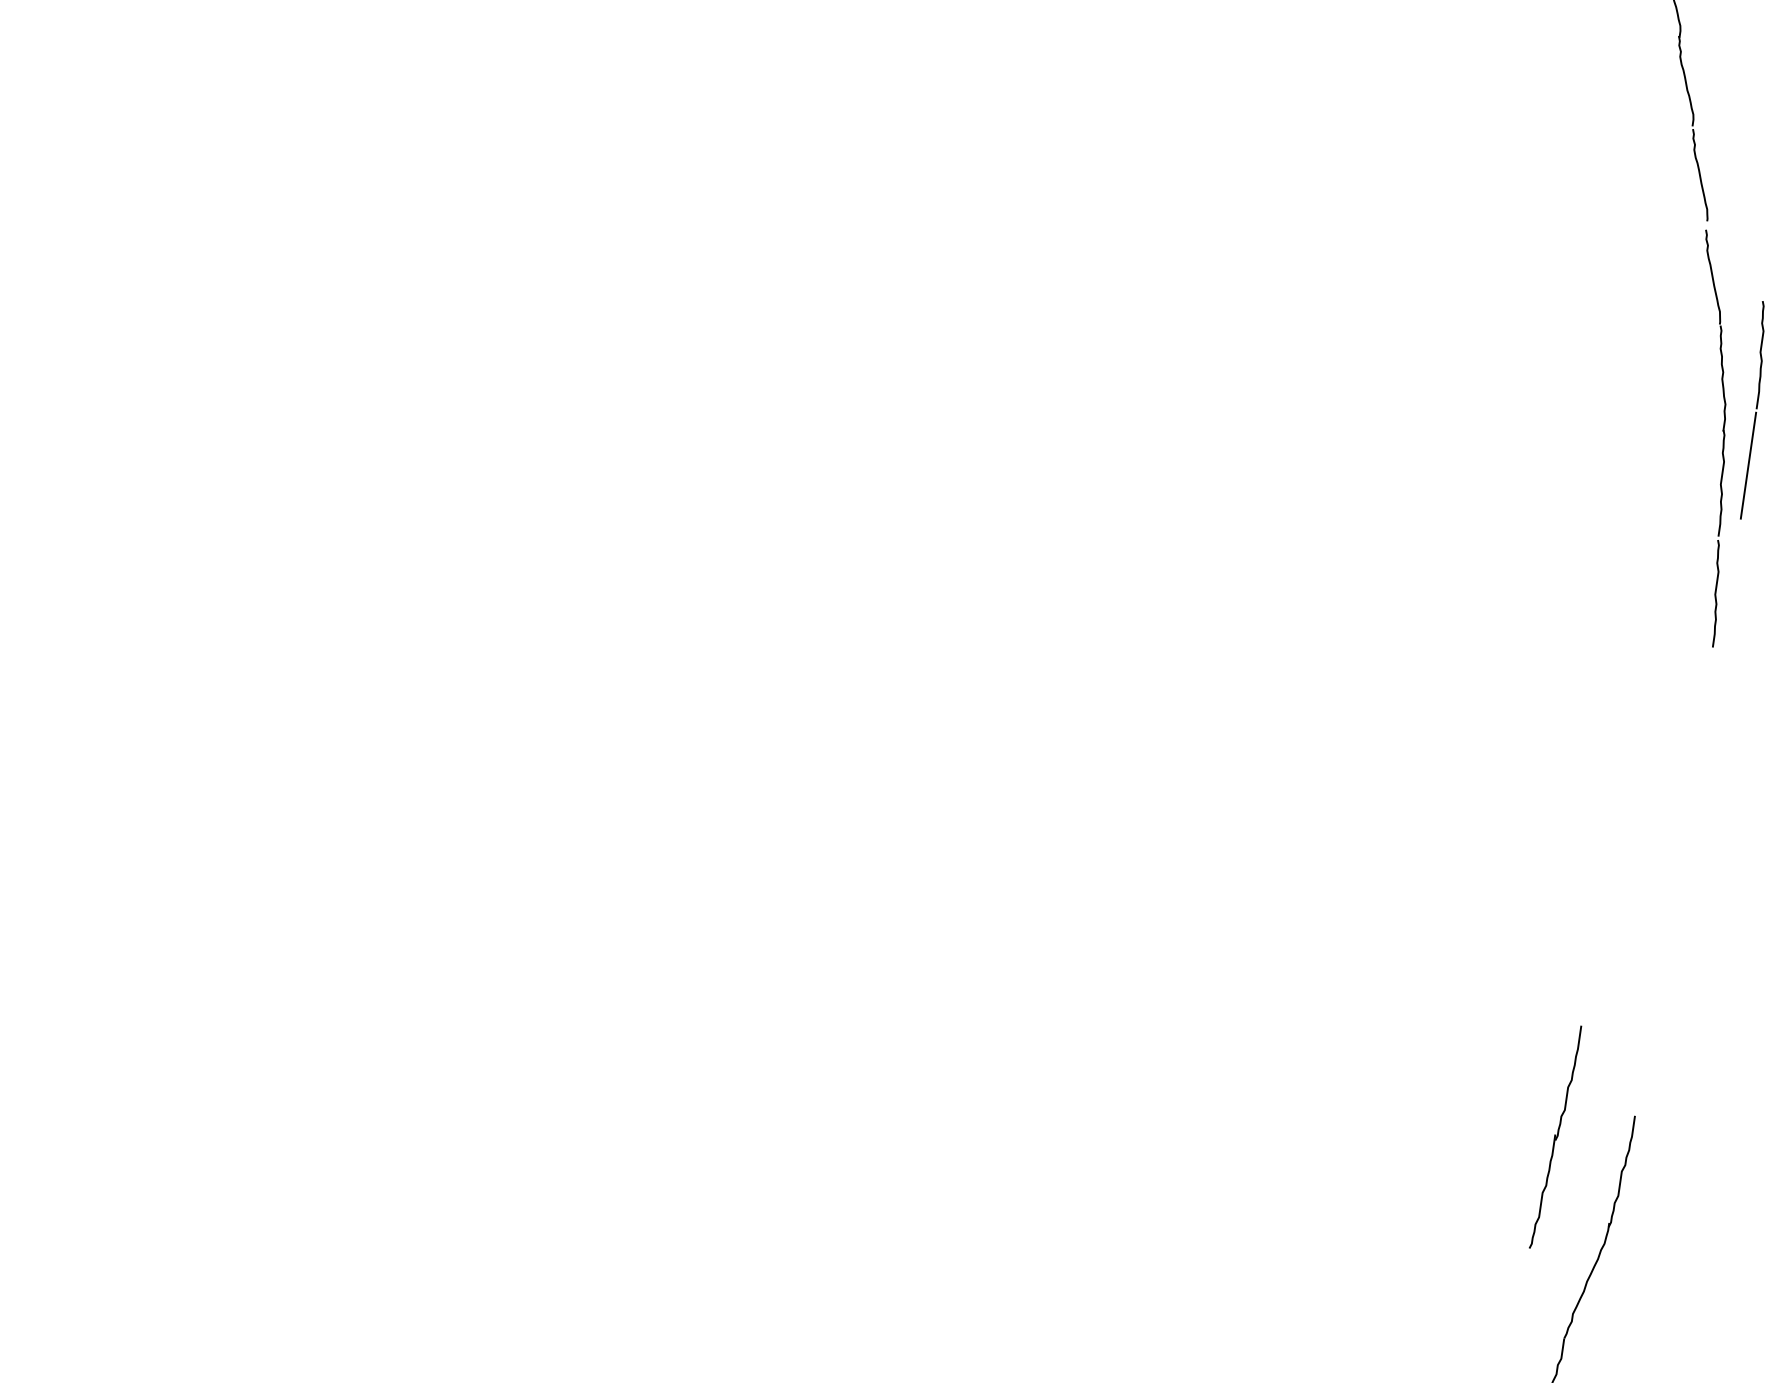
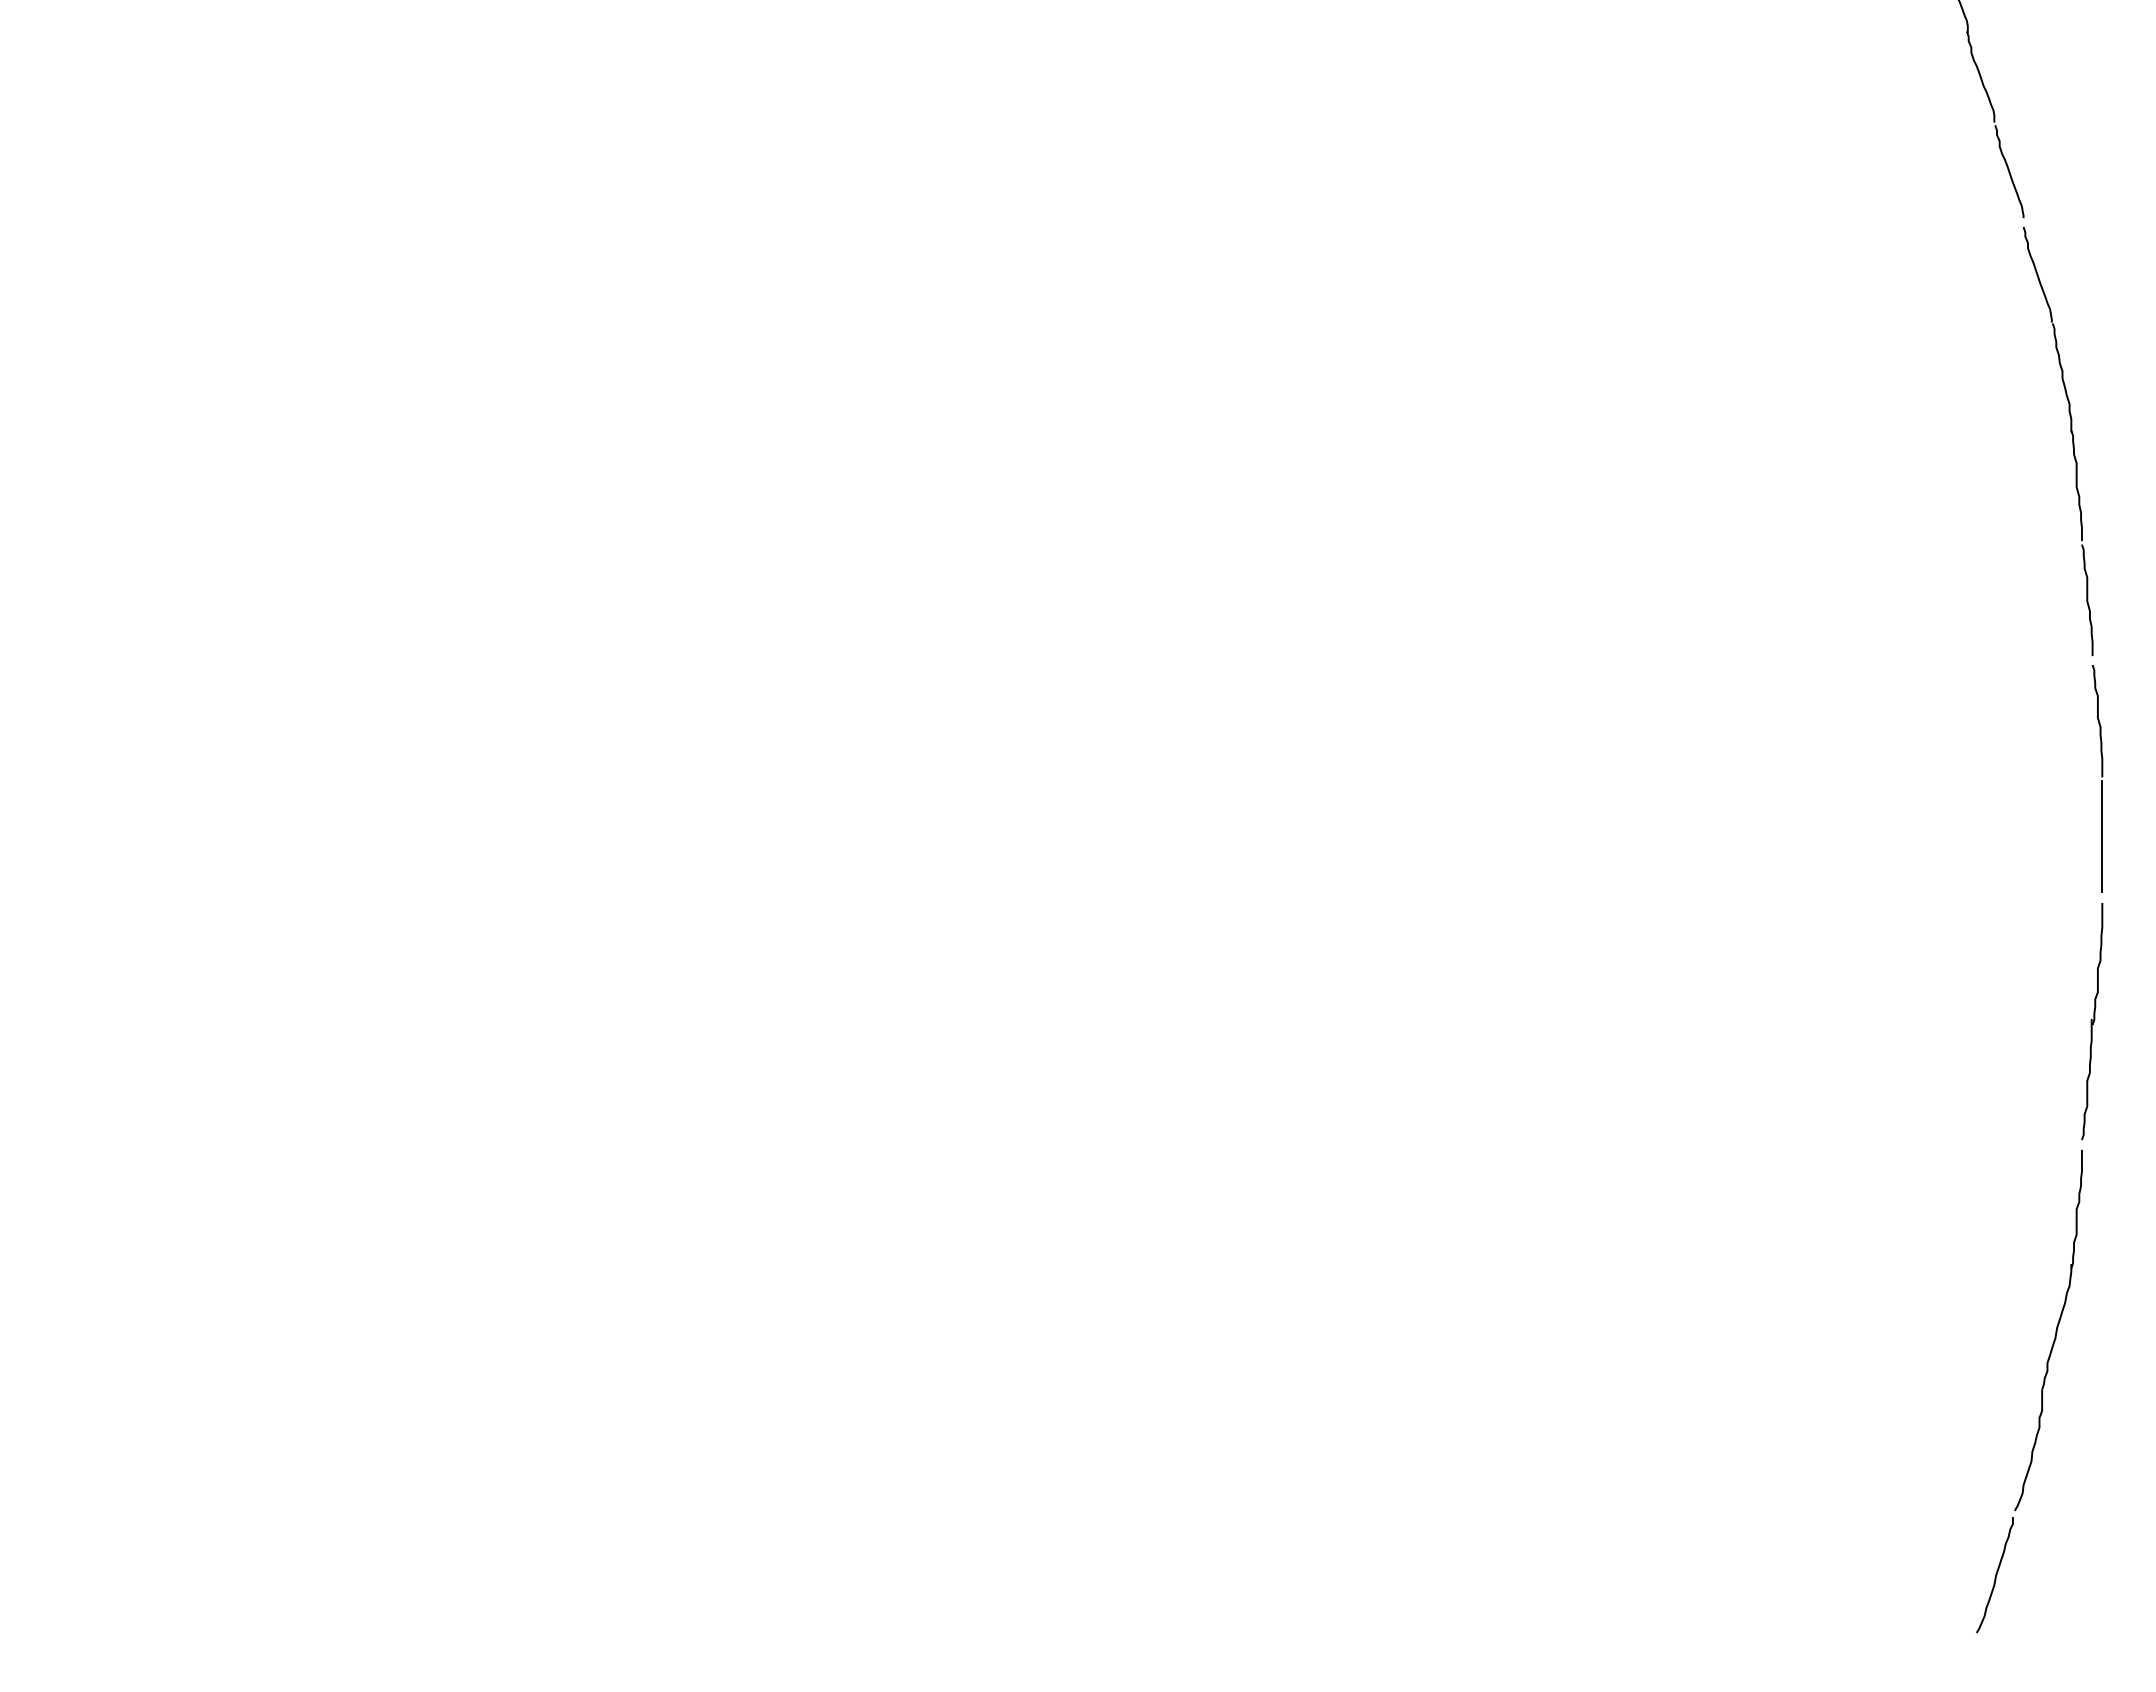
part: (1751, 409) -> (2097, 778), moved
part: (1555, 1137) -> (2092, 1021), moved

